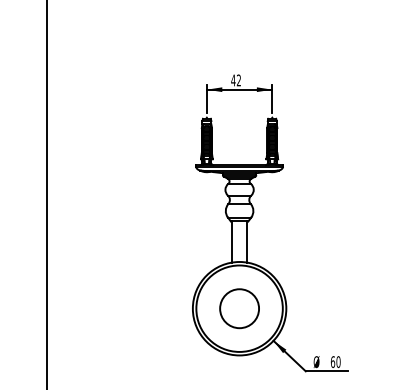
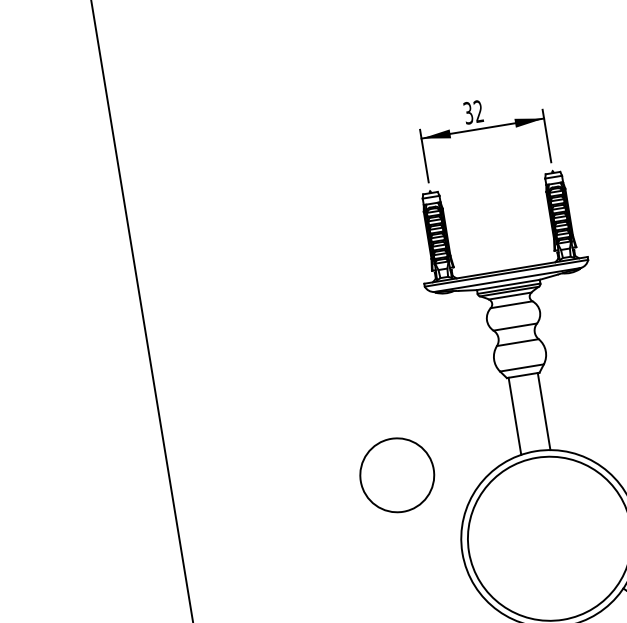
text: (233, 80) -> (468, 113), 42 -> 32
circle: (239, 308) -> (397, 474), moved

